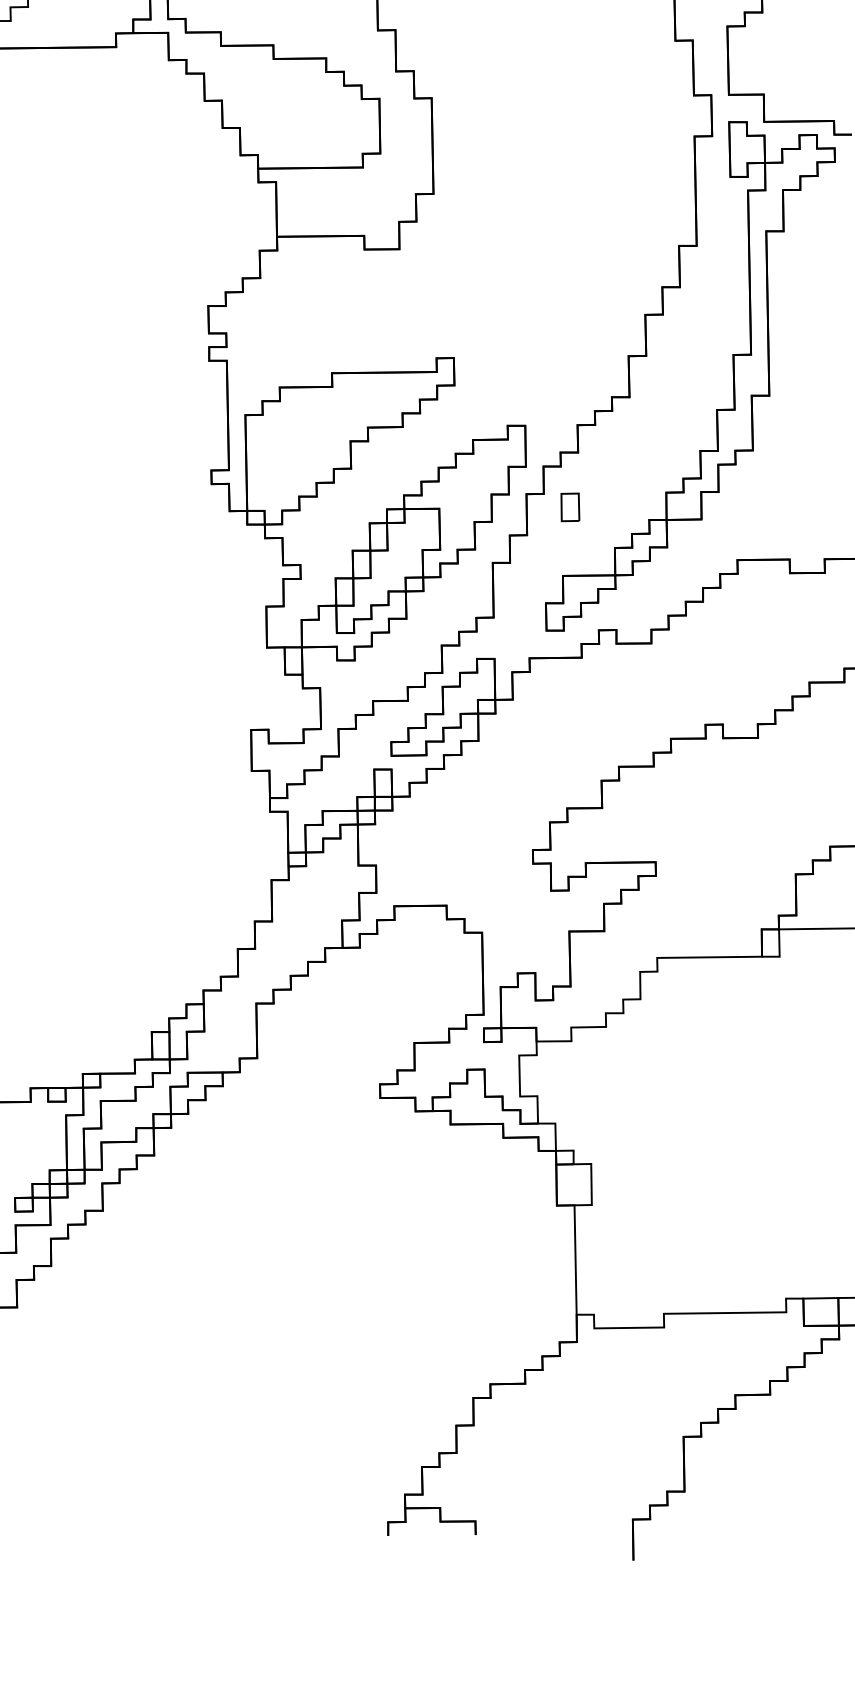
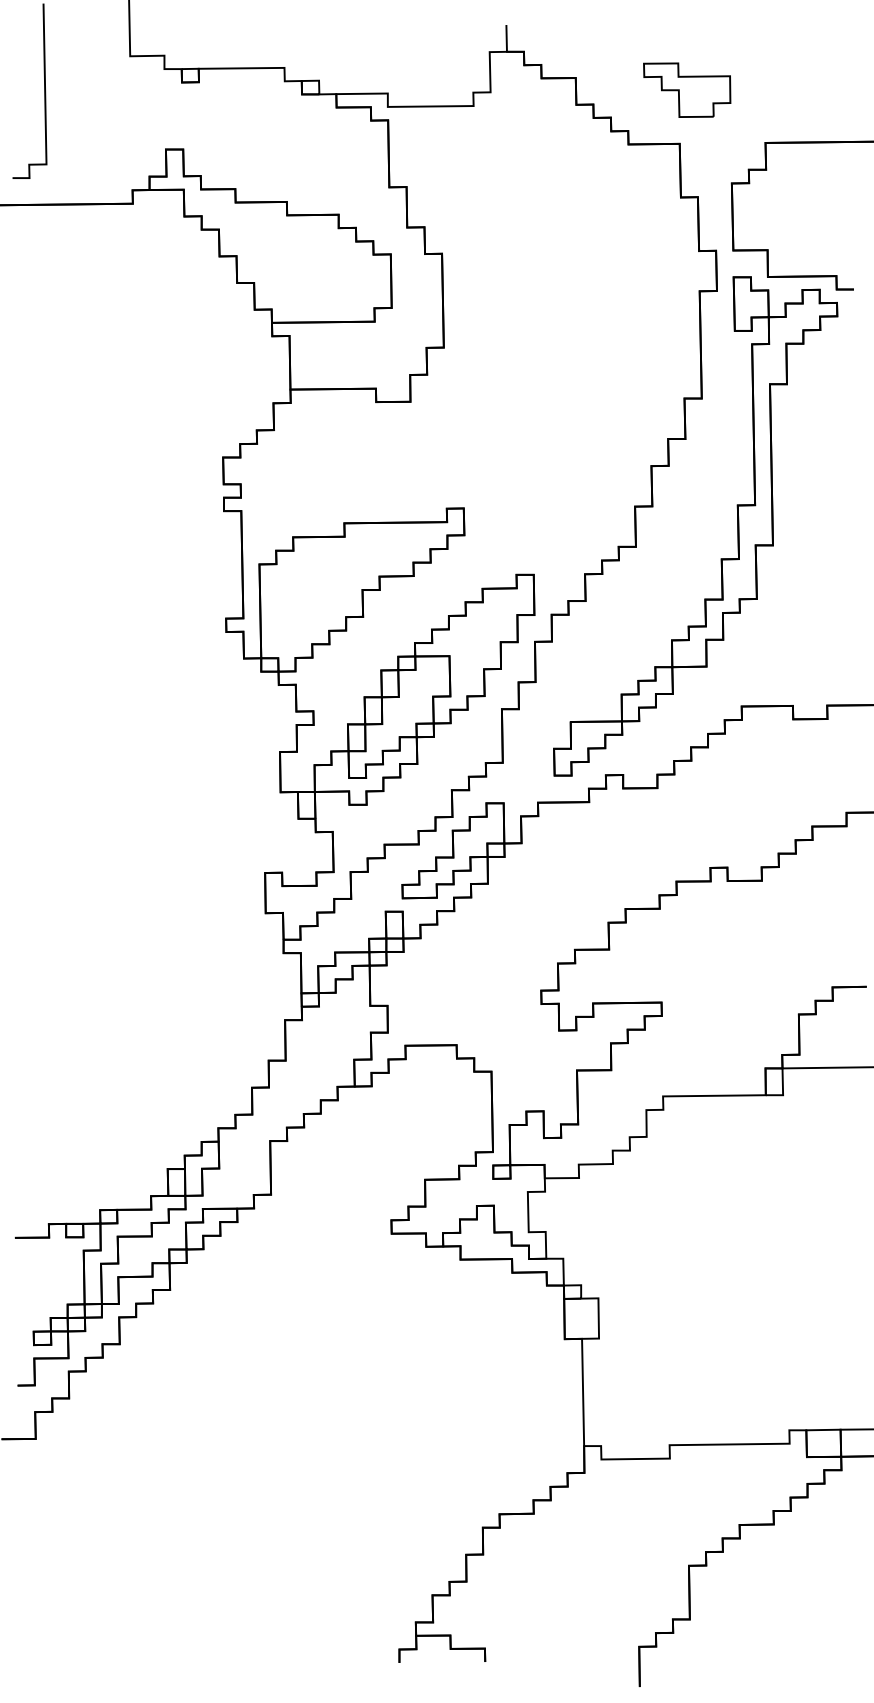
part: (569, 507) -> (577, 654), removed

